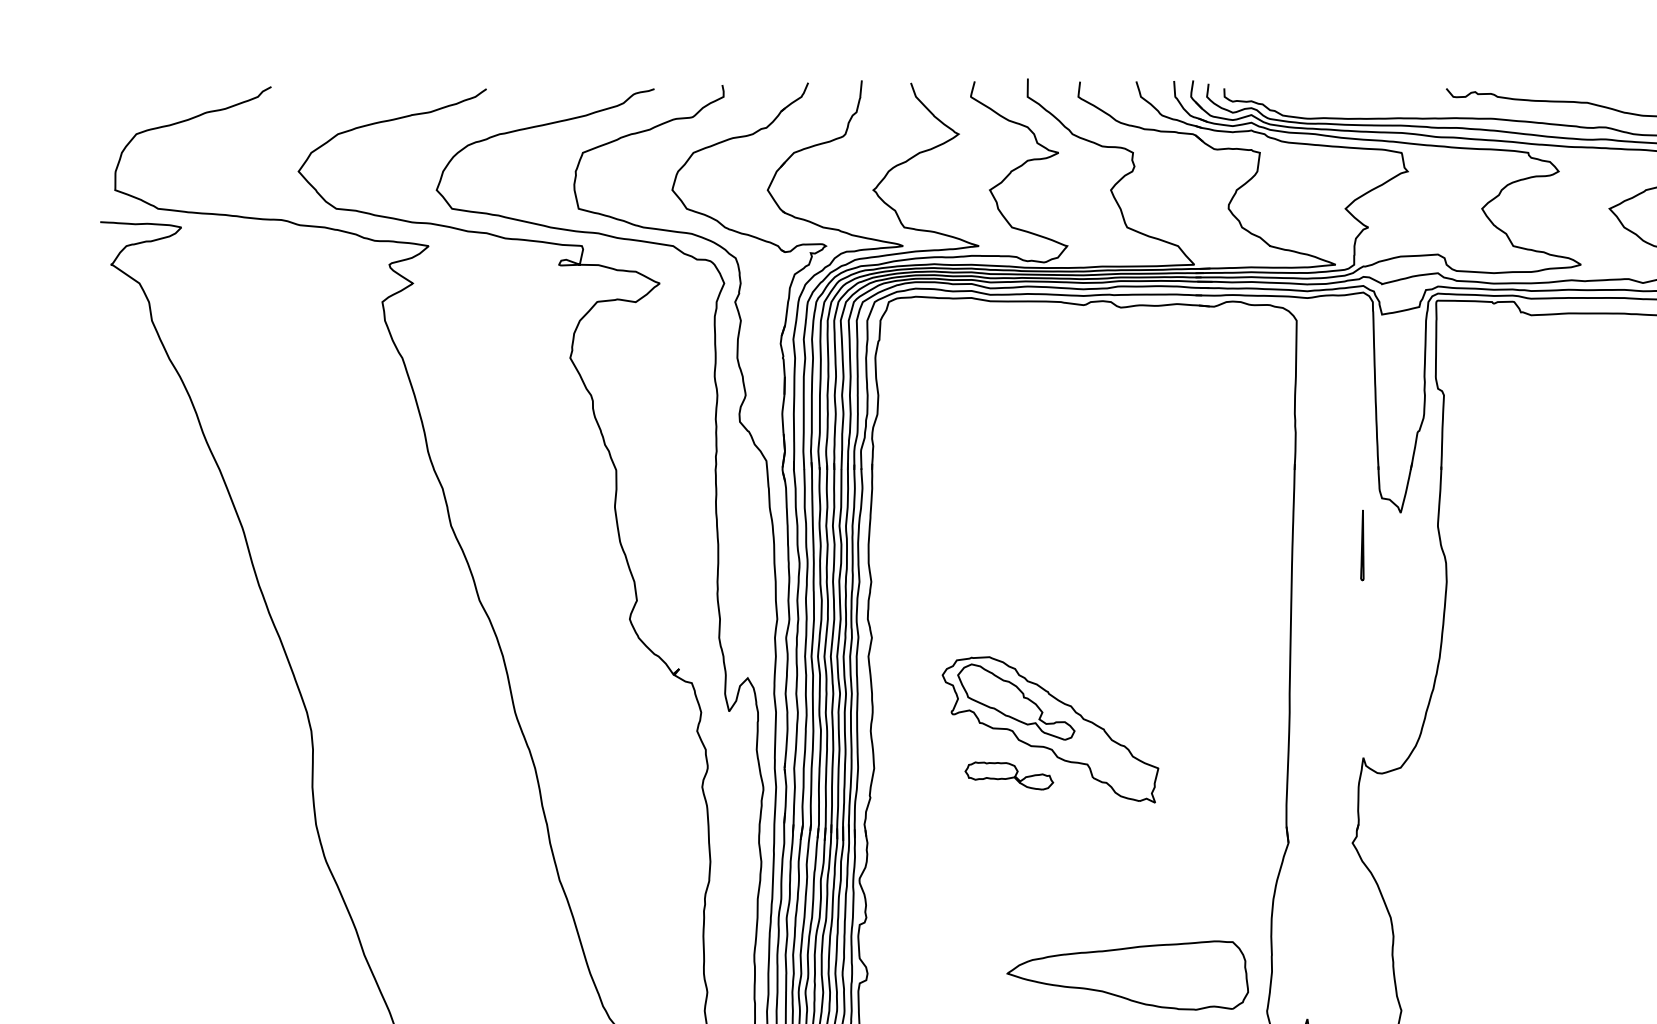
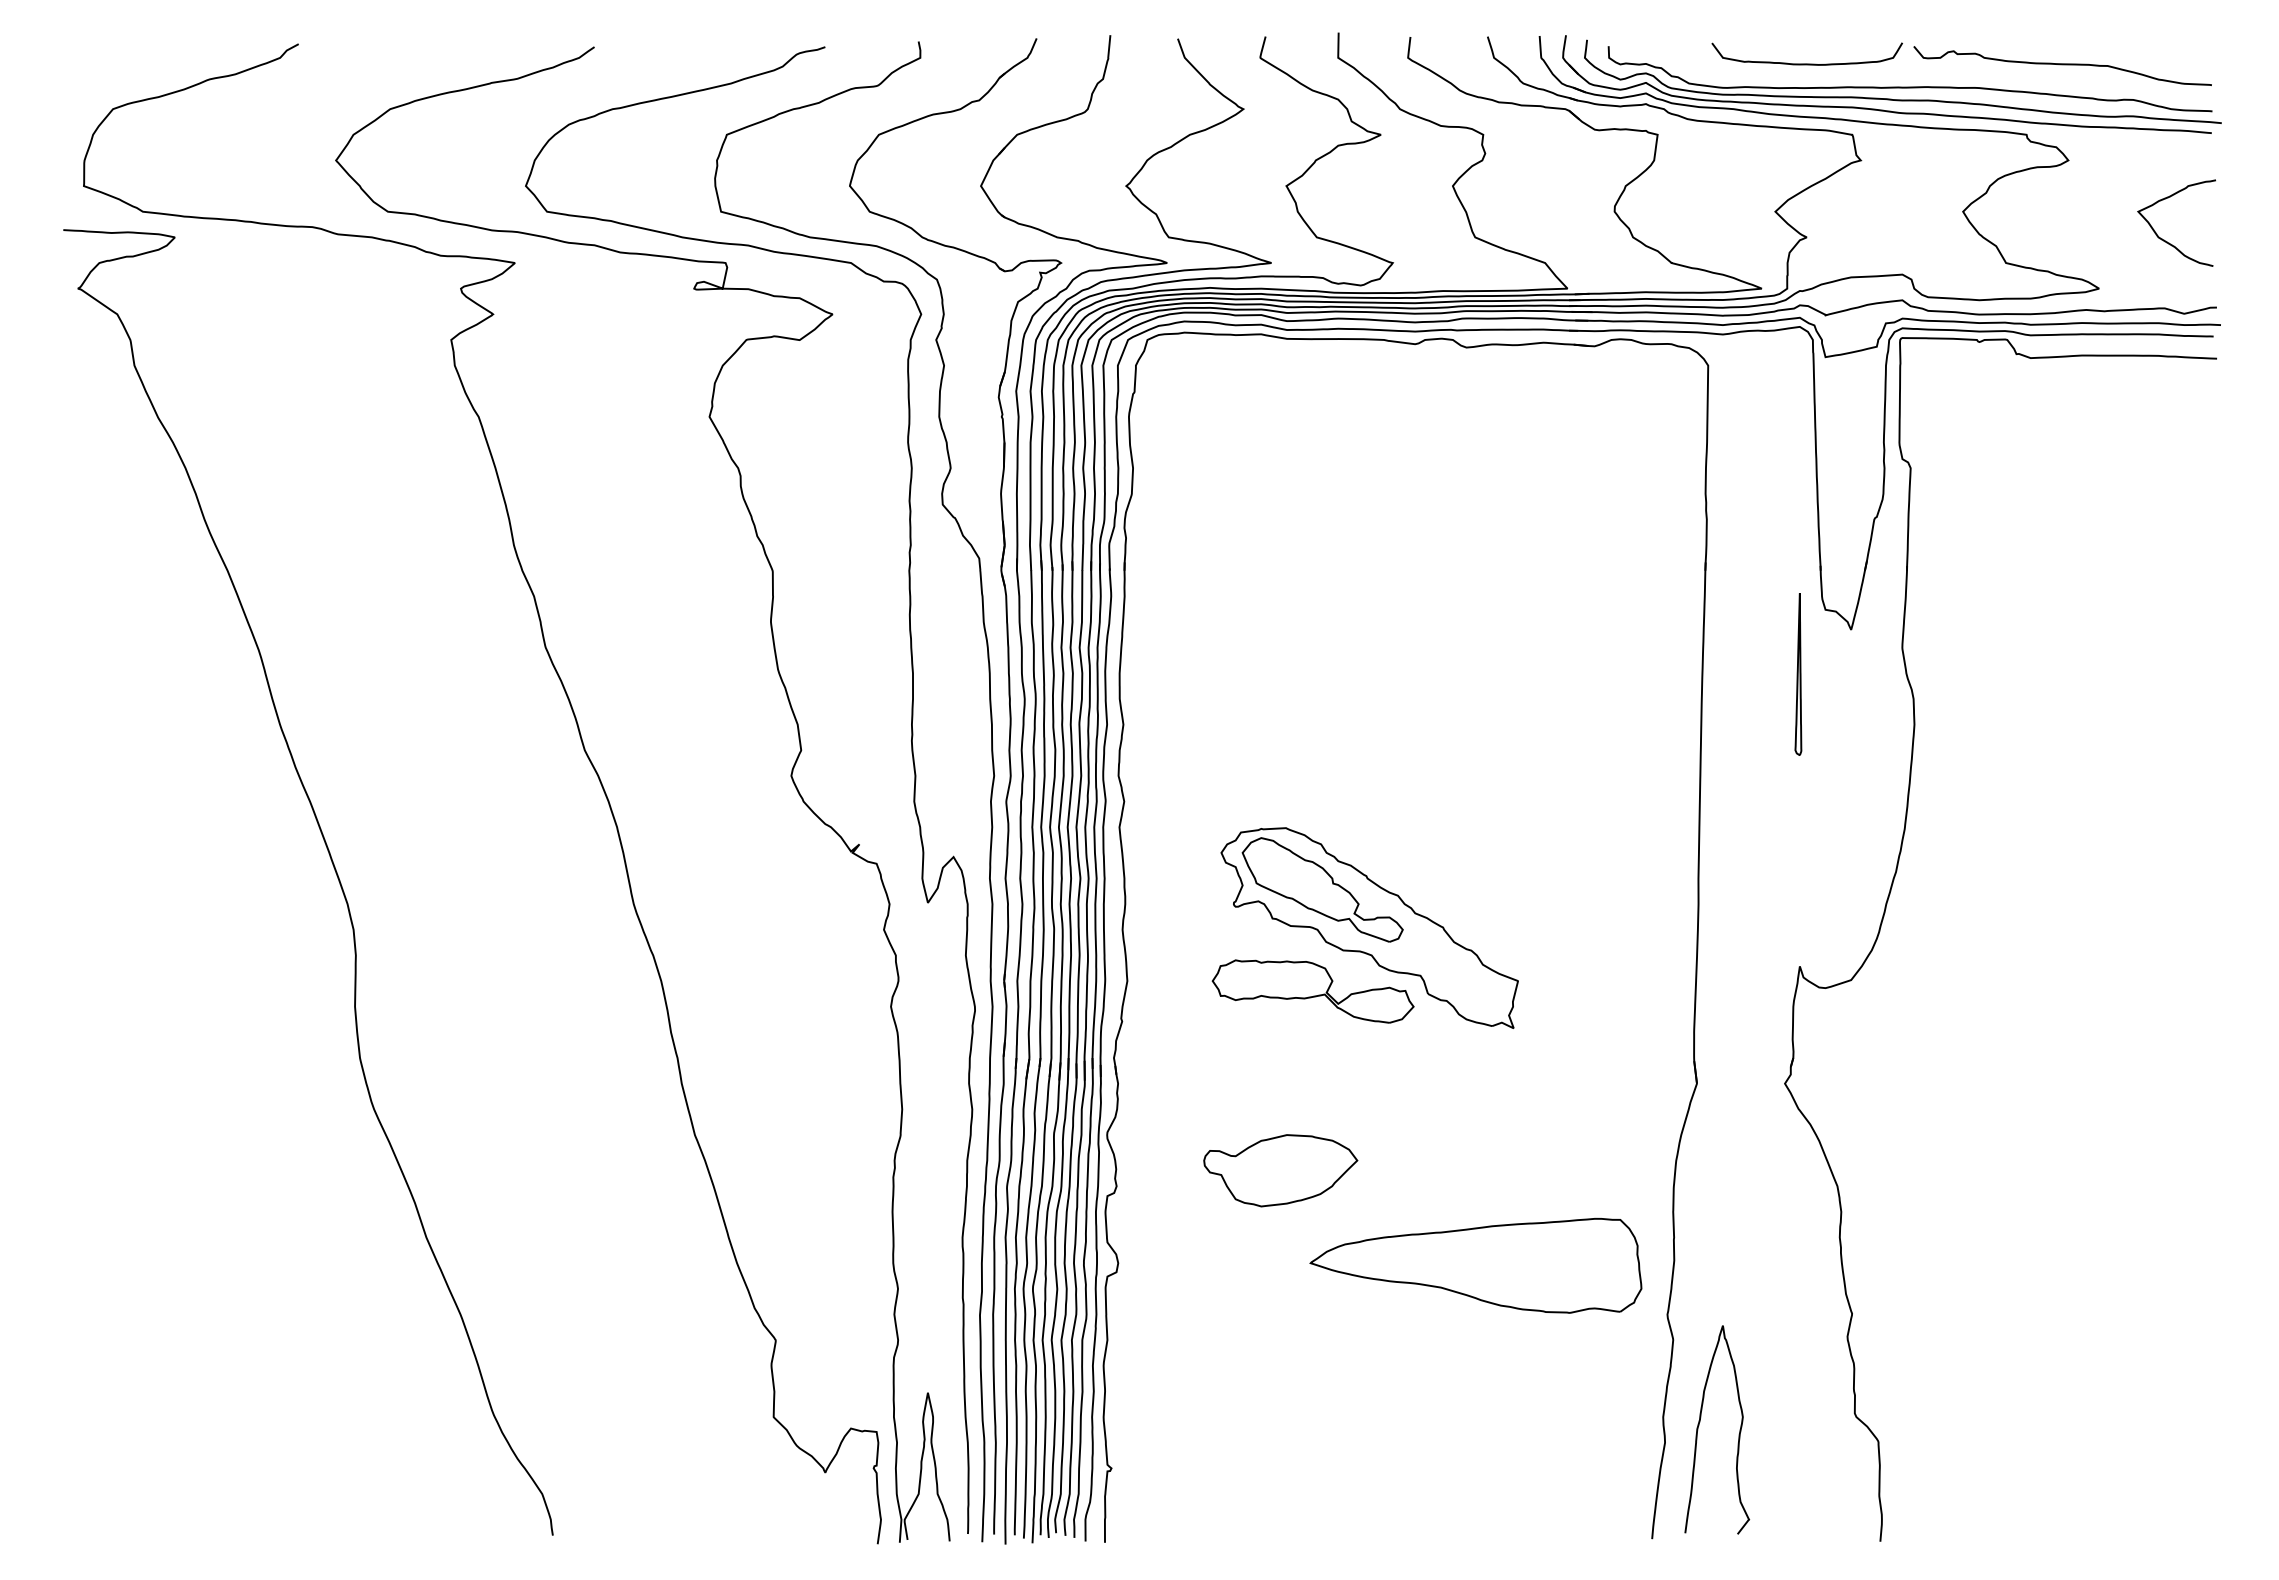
curve: (1368, 100) -> (1806, 63), added
part: (1362, 545) -> (1798, 674), size x1.67
part: (1008, 776) -> (1312, 991), size x1.67
part: (985, 906) -> (1280, 1170), added

